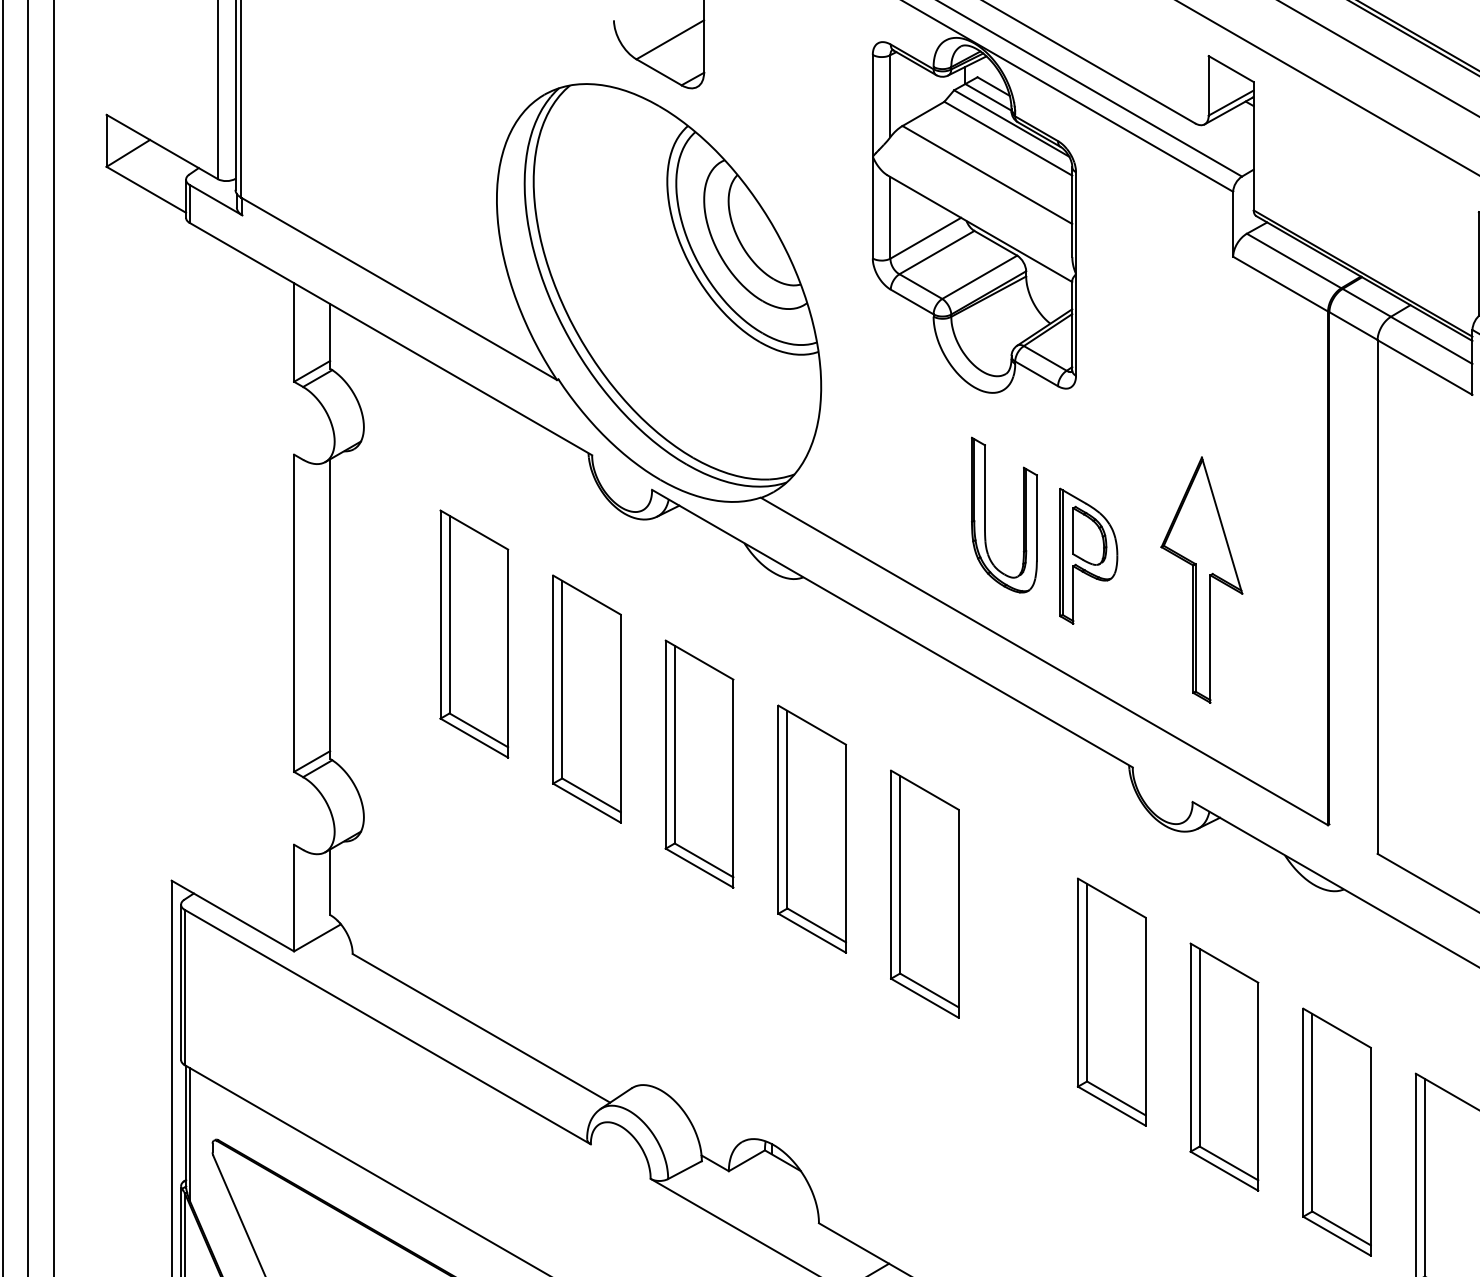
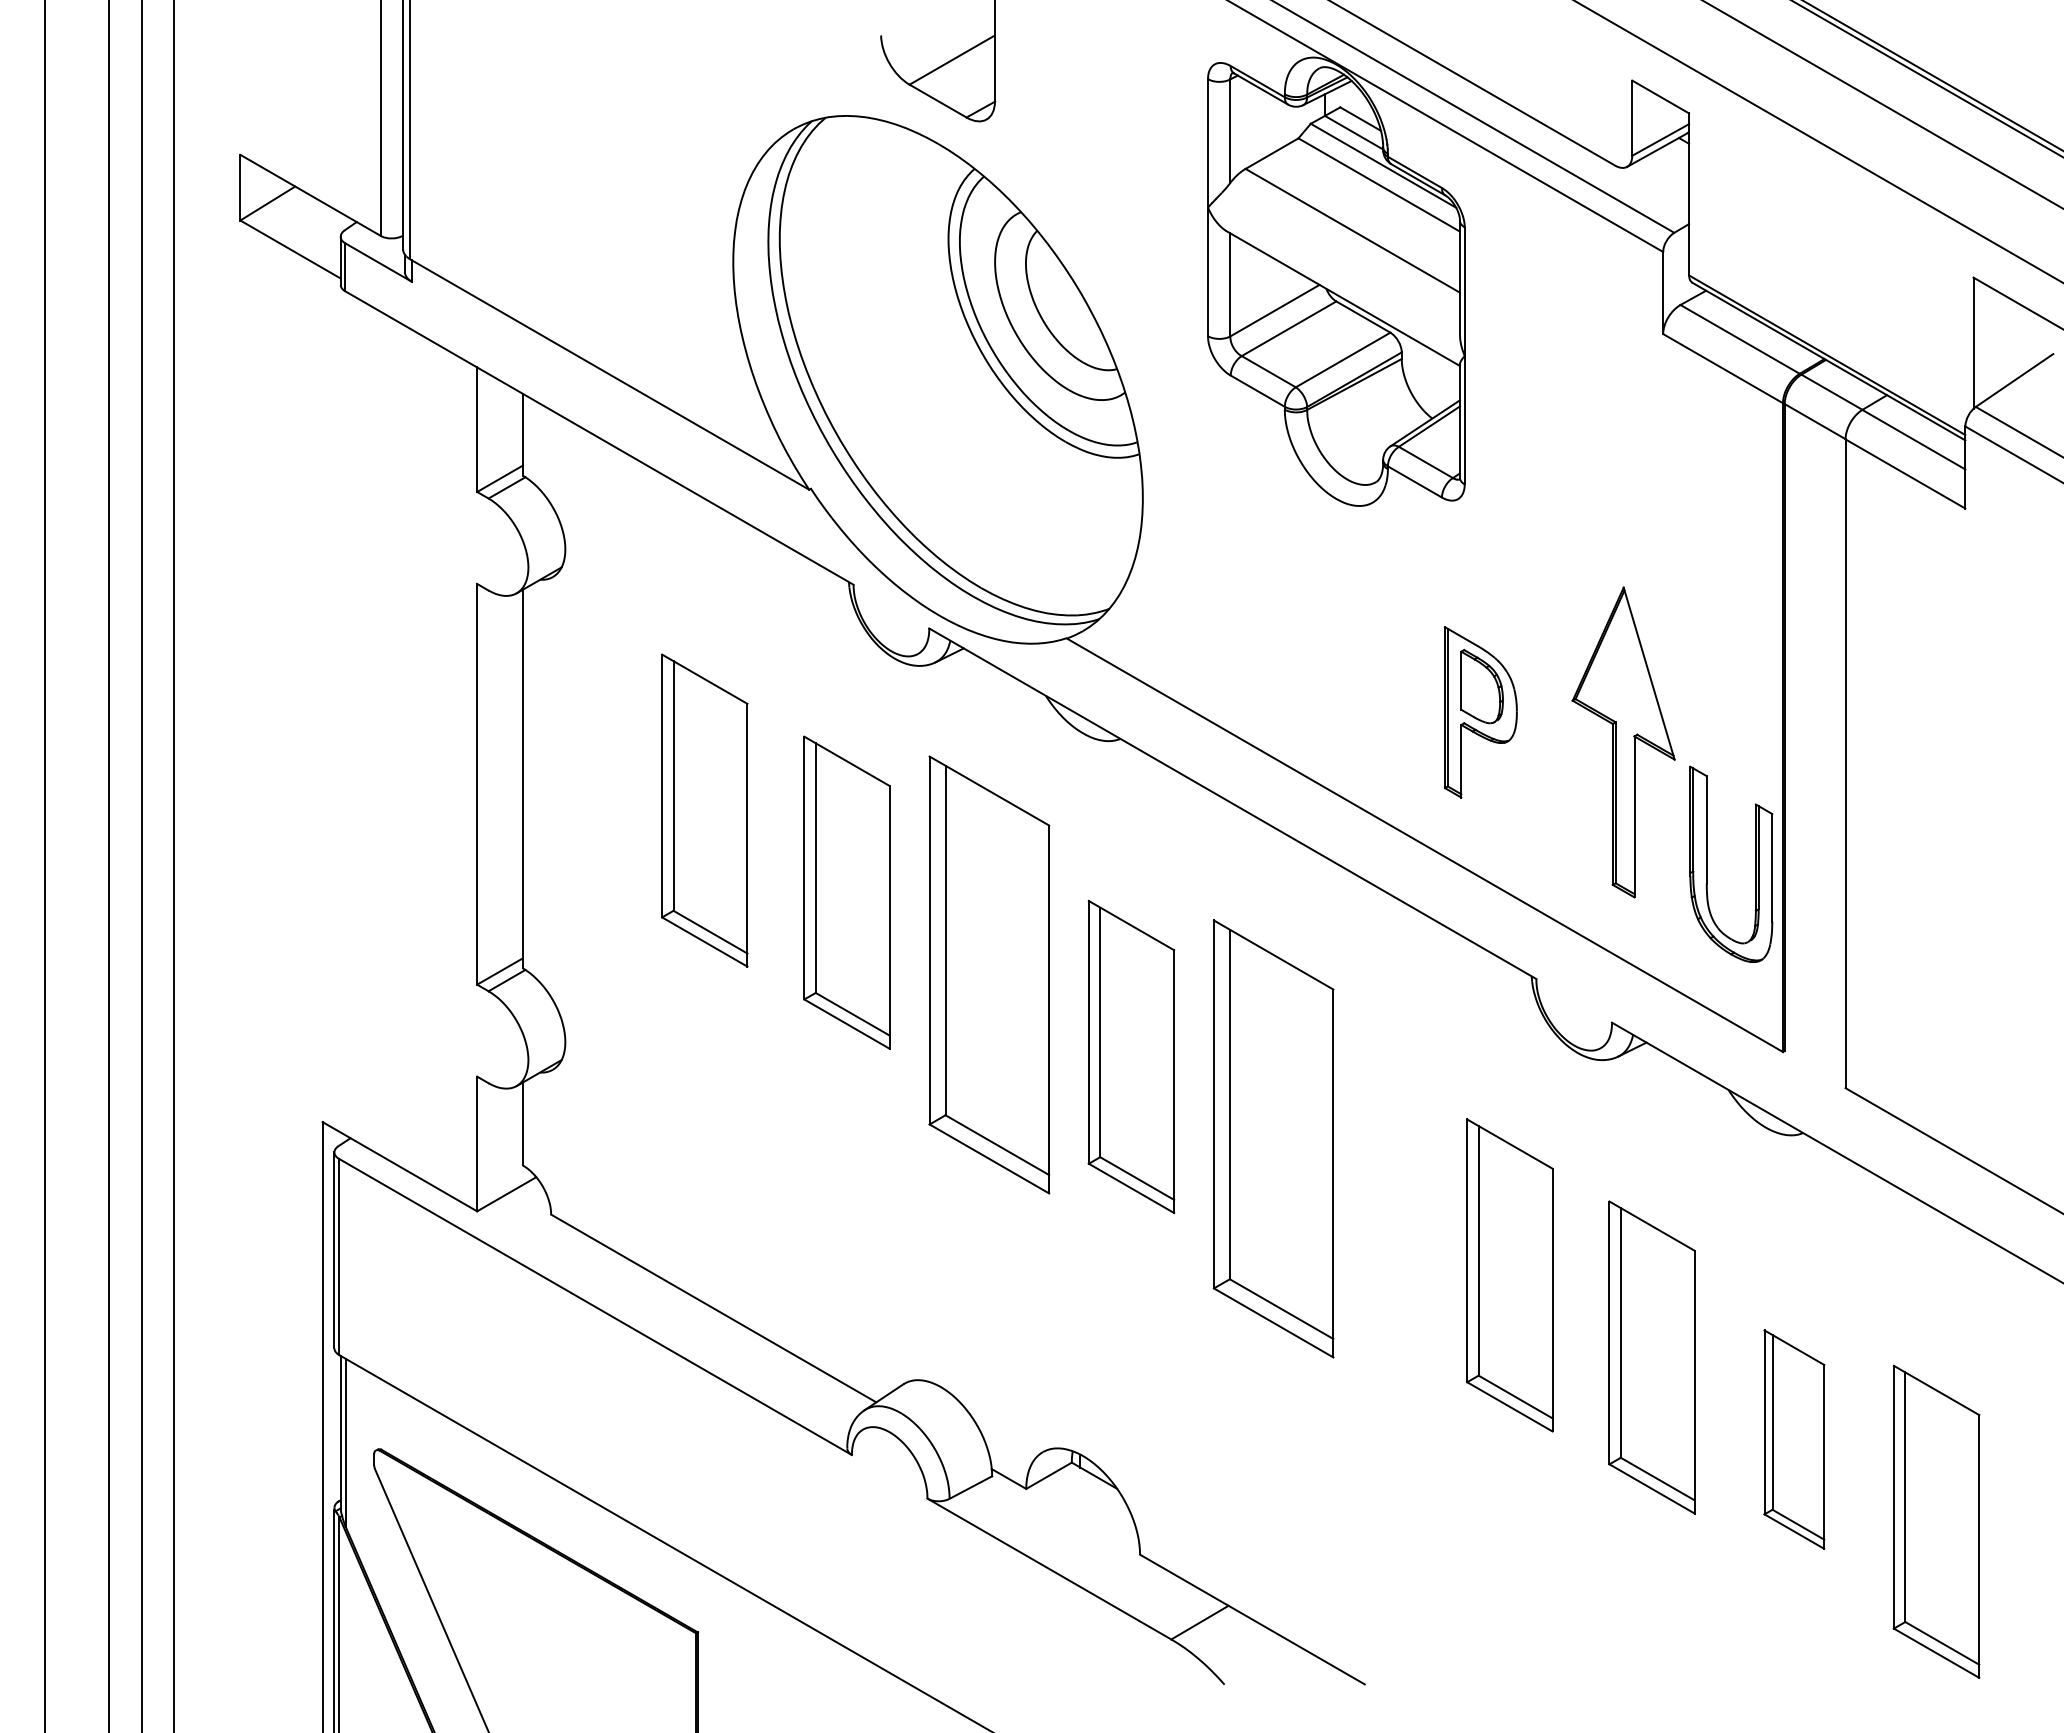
part: (985, 514) -> (1707, 863), moved
part: (698, 763) -> (988, 974), size x1.4
part: (924, 894) -> (1273, 1139), size x1.4
part: (1337, 1132) -> (1794, 1439), size x0.7

